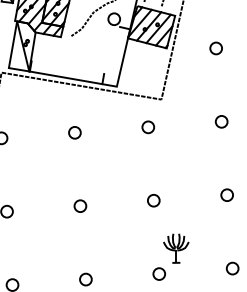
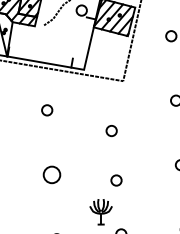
part: (148, 127) -> (111, 131), moved
part: (153, 200) -> (116, 180), moved
part: (80, 205) -> (52, 174), size x1.6
part: (176, 248) -> (101, 211), moved

